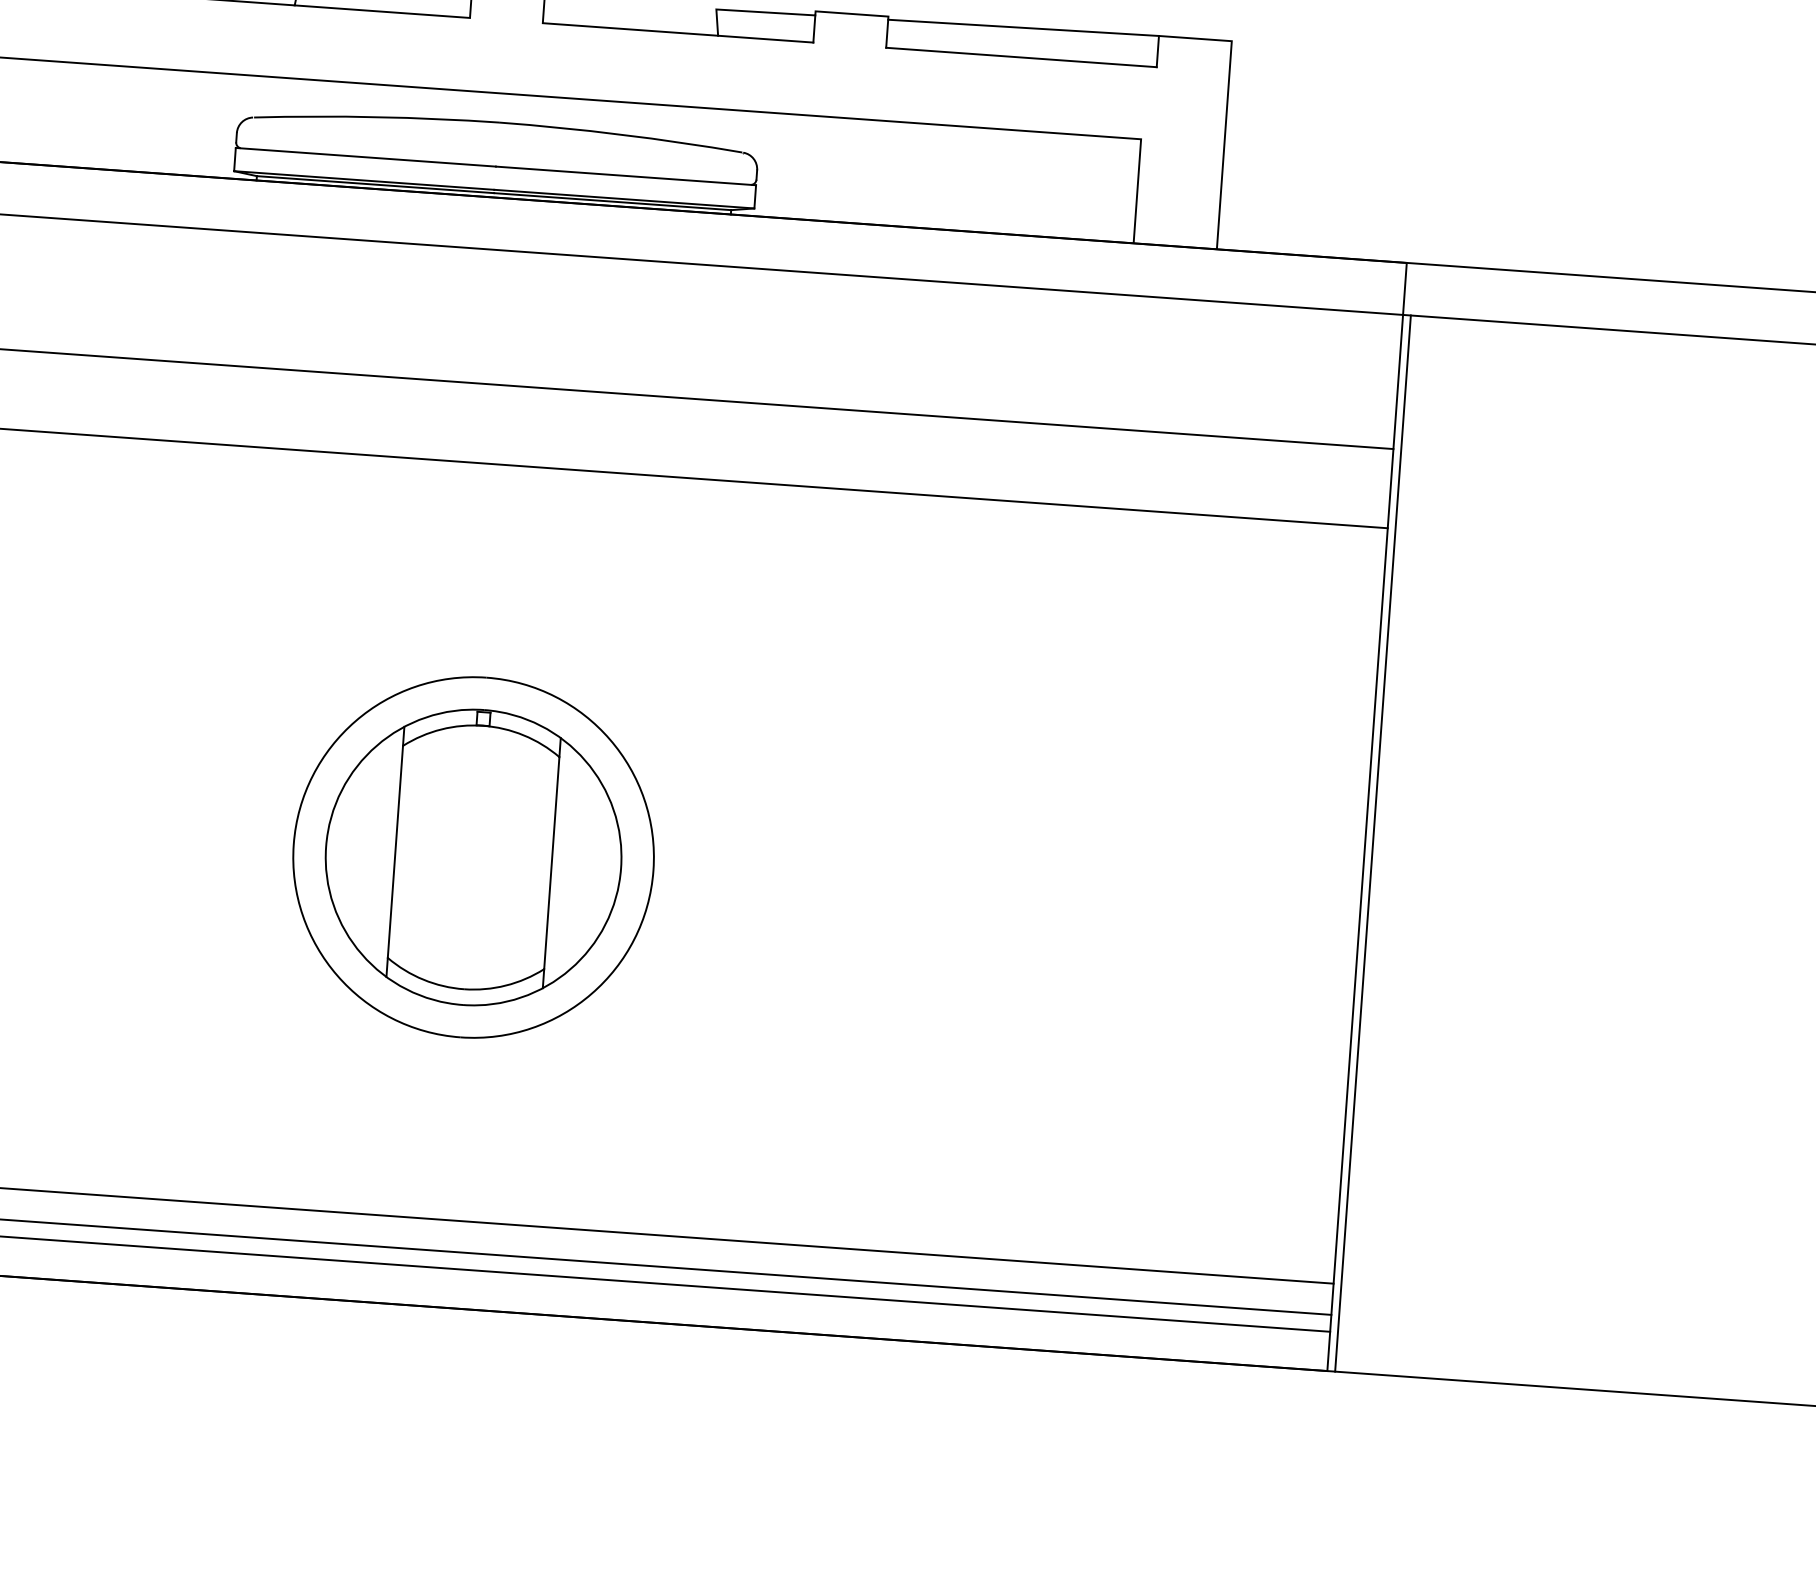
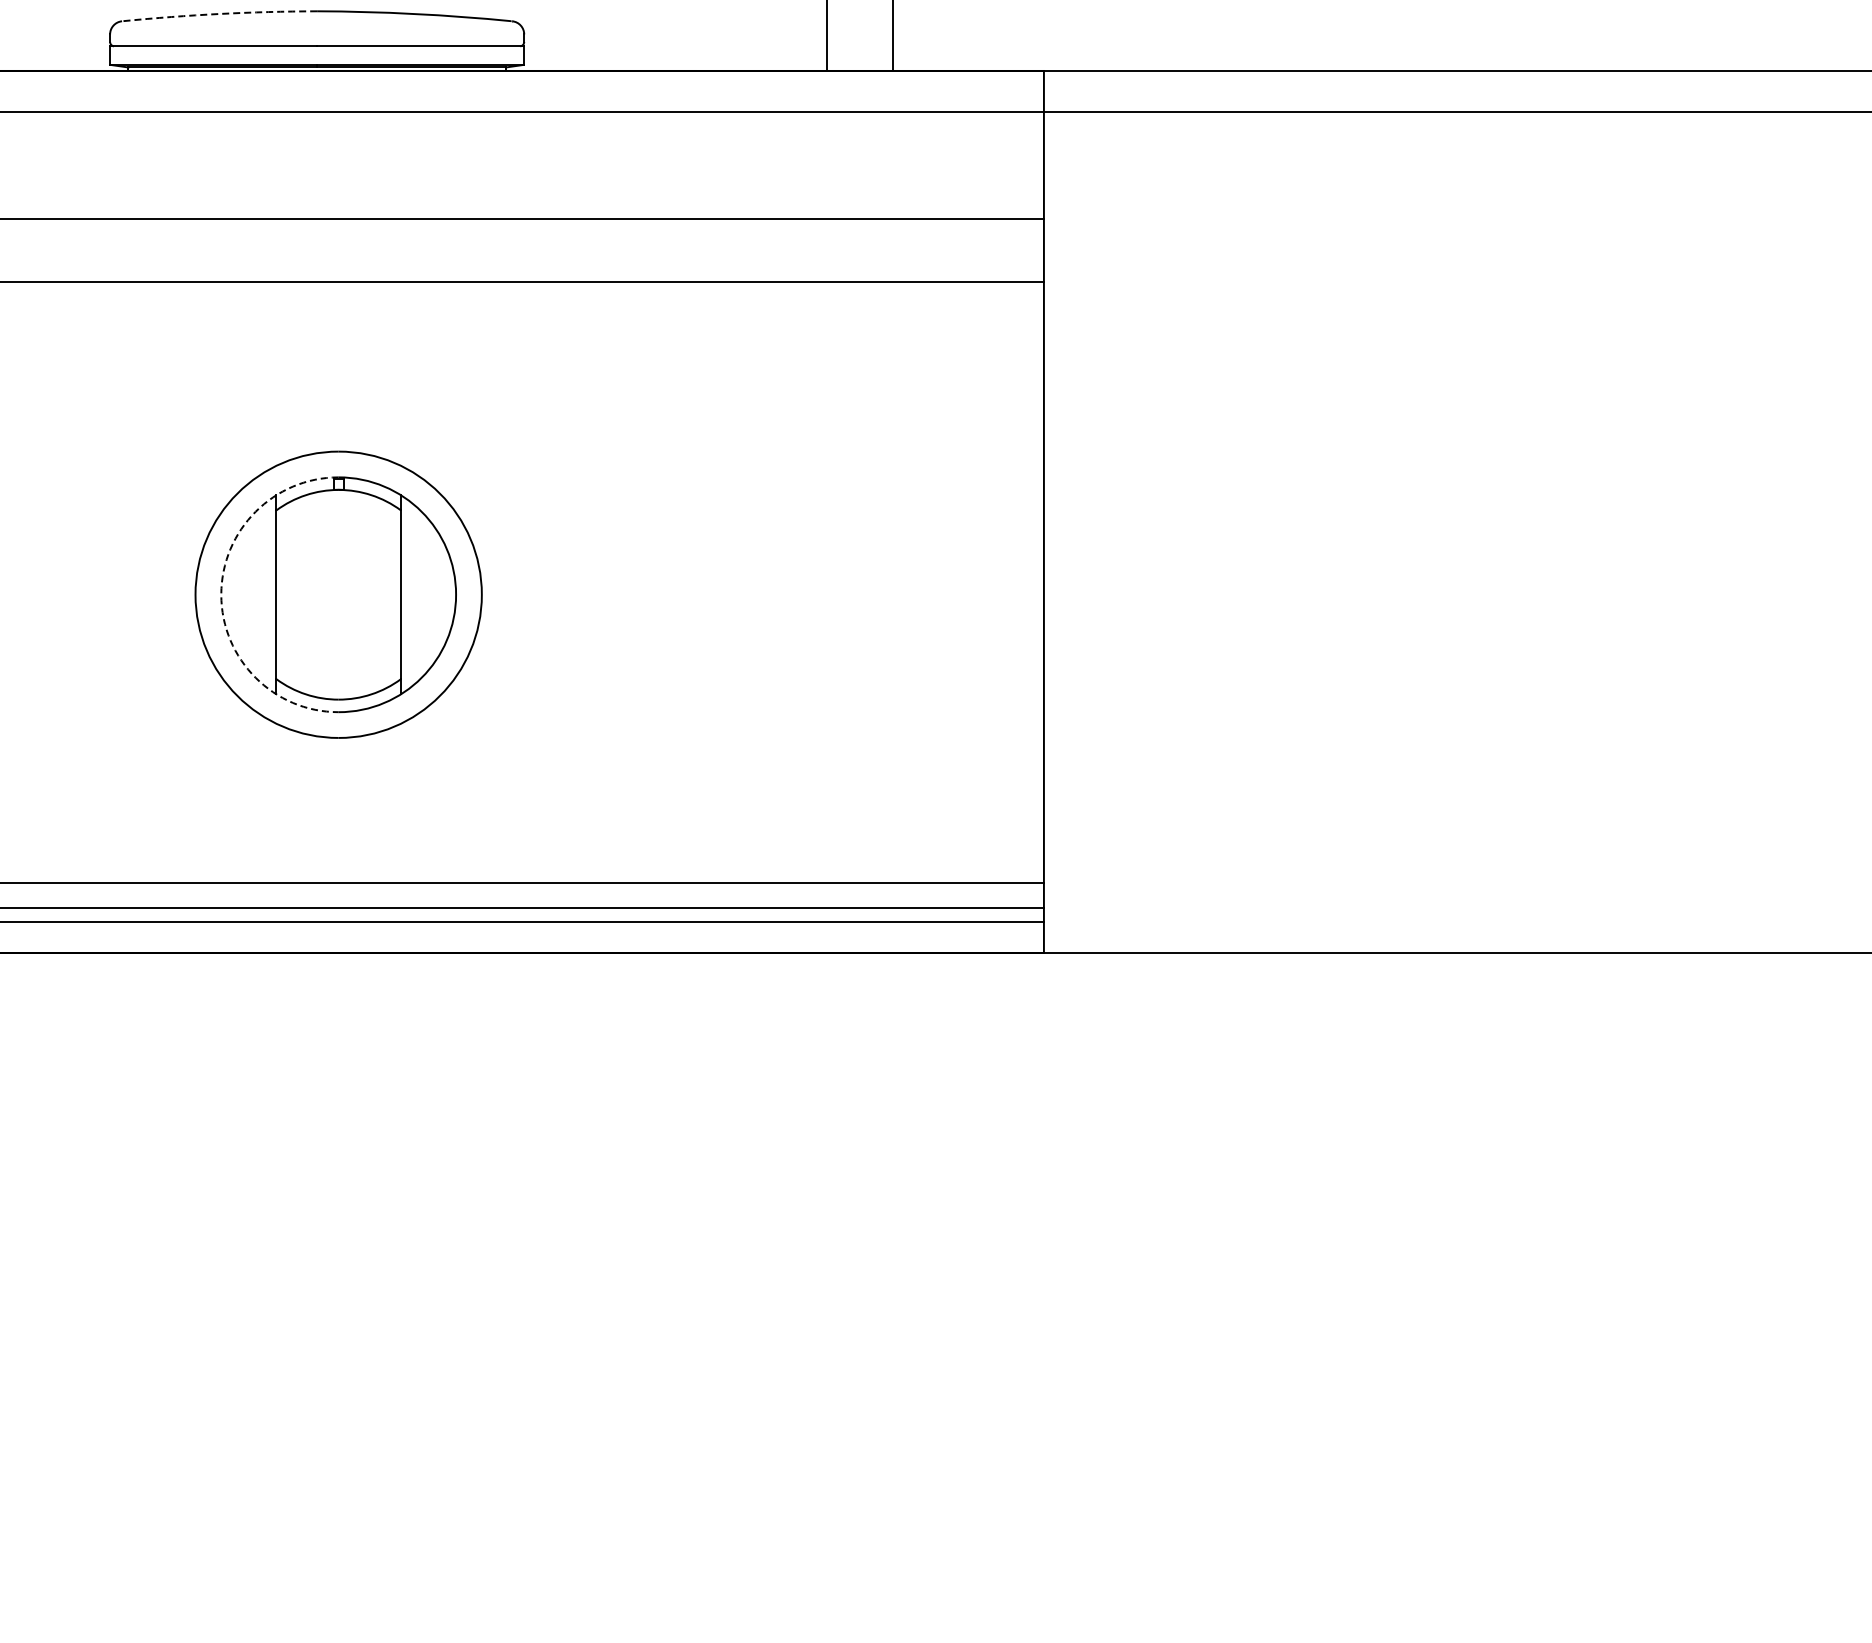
arc: (376, 116) -> (219, 13), solid -> dashed
line: (1373, 843) -> (1050, 532), removed
arc: (326, 846) -> (221, 594), solid -> dashed

